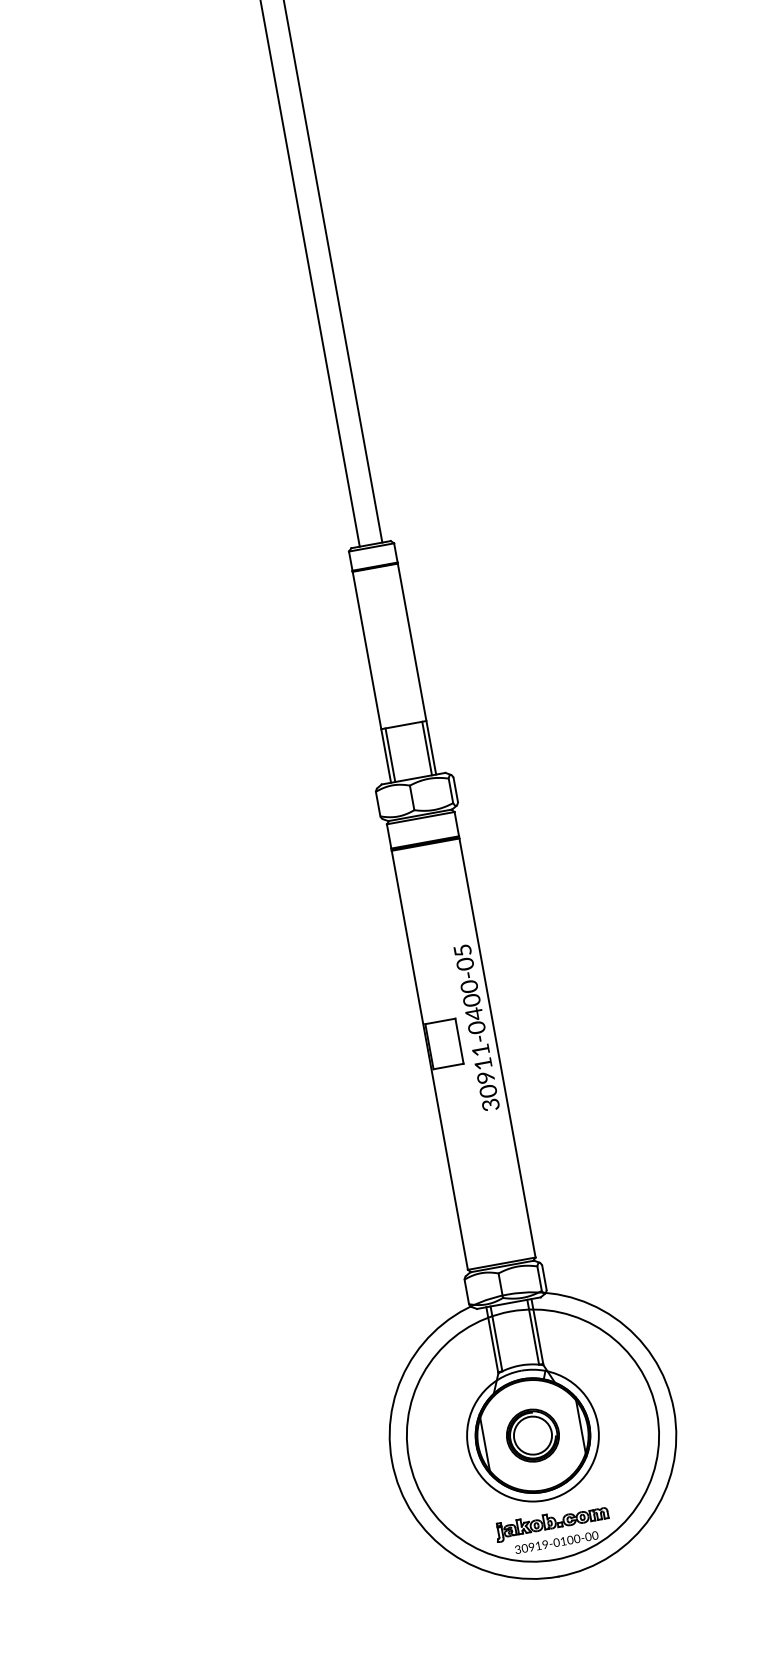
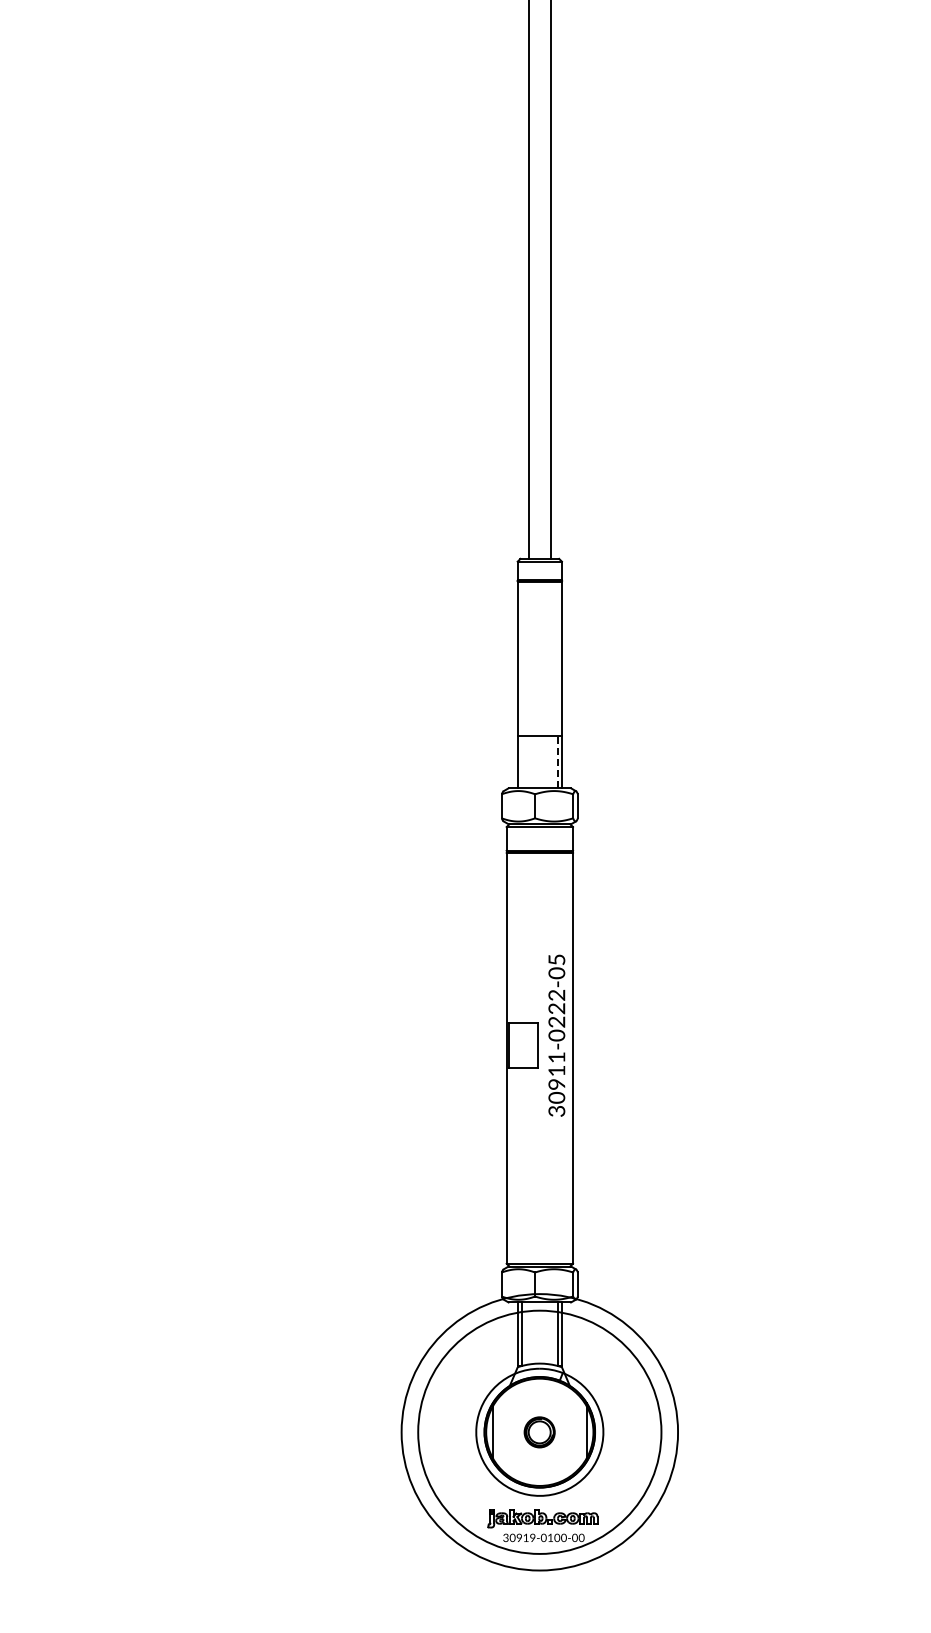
line: (426, 748) -> (557, 761), solid -> dashed
line: (389, 754) -> (521, 761), removed
text: (471, 1000) -> (556, 1008), 30911-0400-05 -> 30911-0222-05
part: (532, 1435) -> (539, 1432), size x0.6

